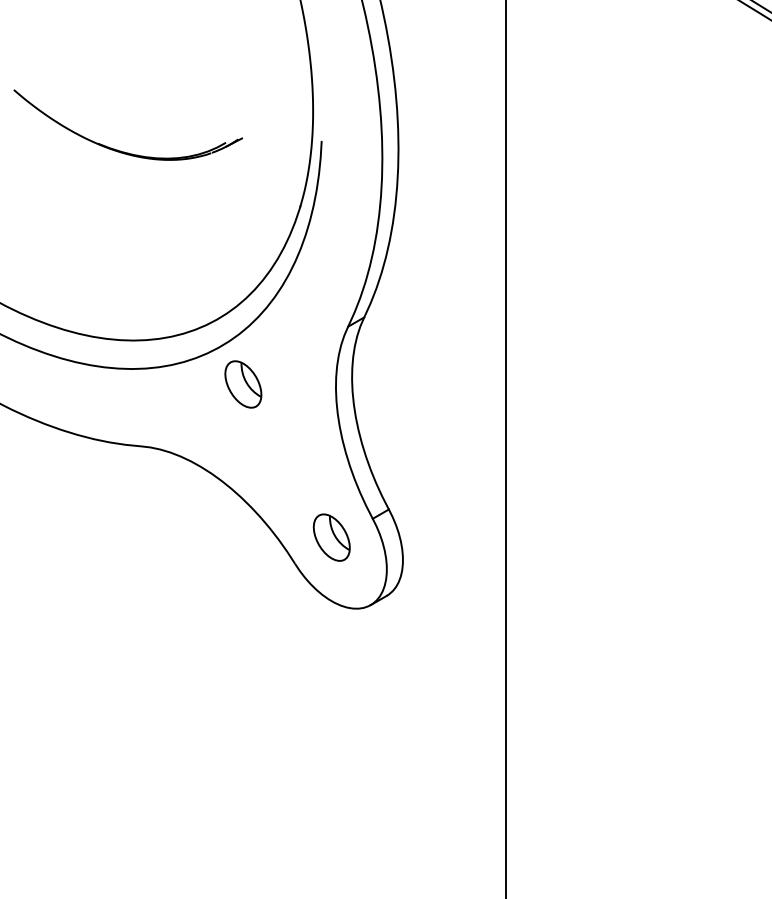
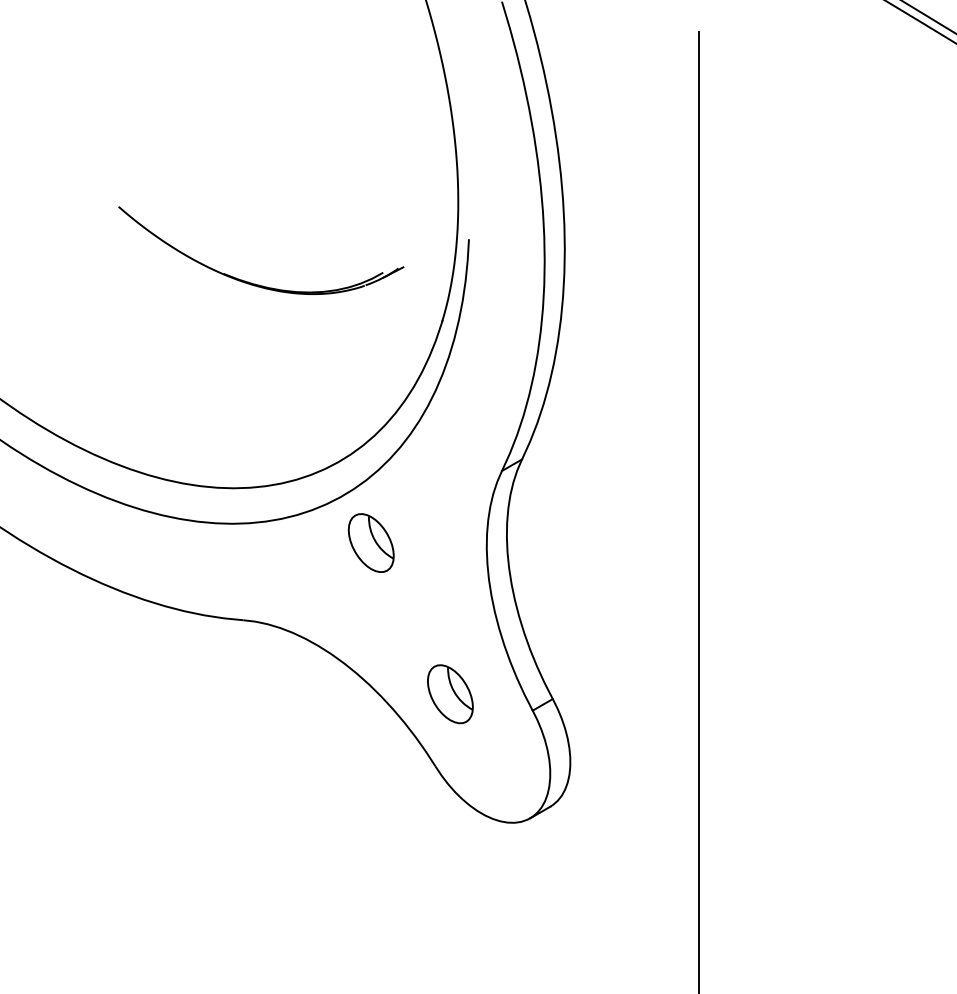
part: (120, 150) -> (251, 282), moved
part: (331, 537) -> (450, 694), moved

